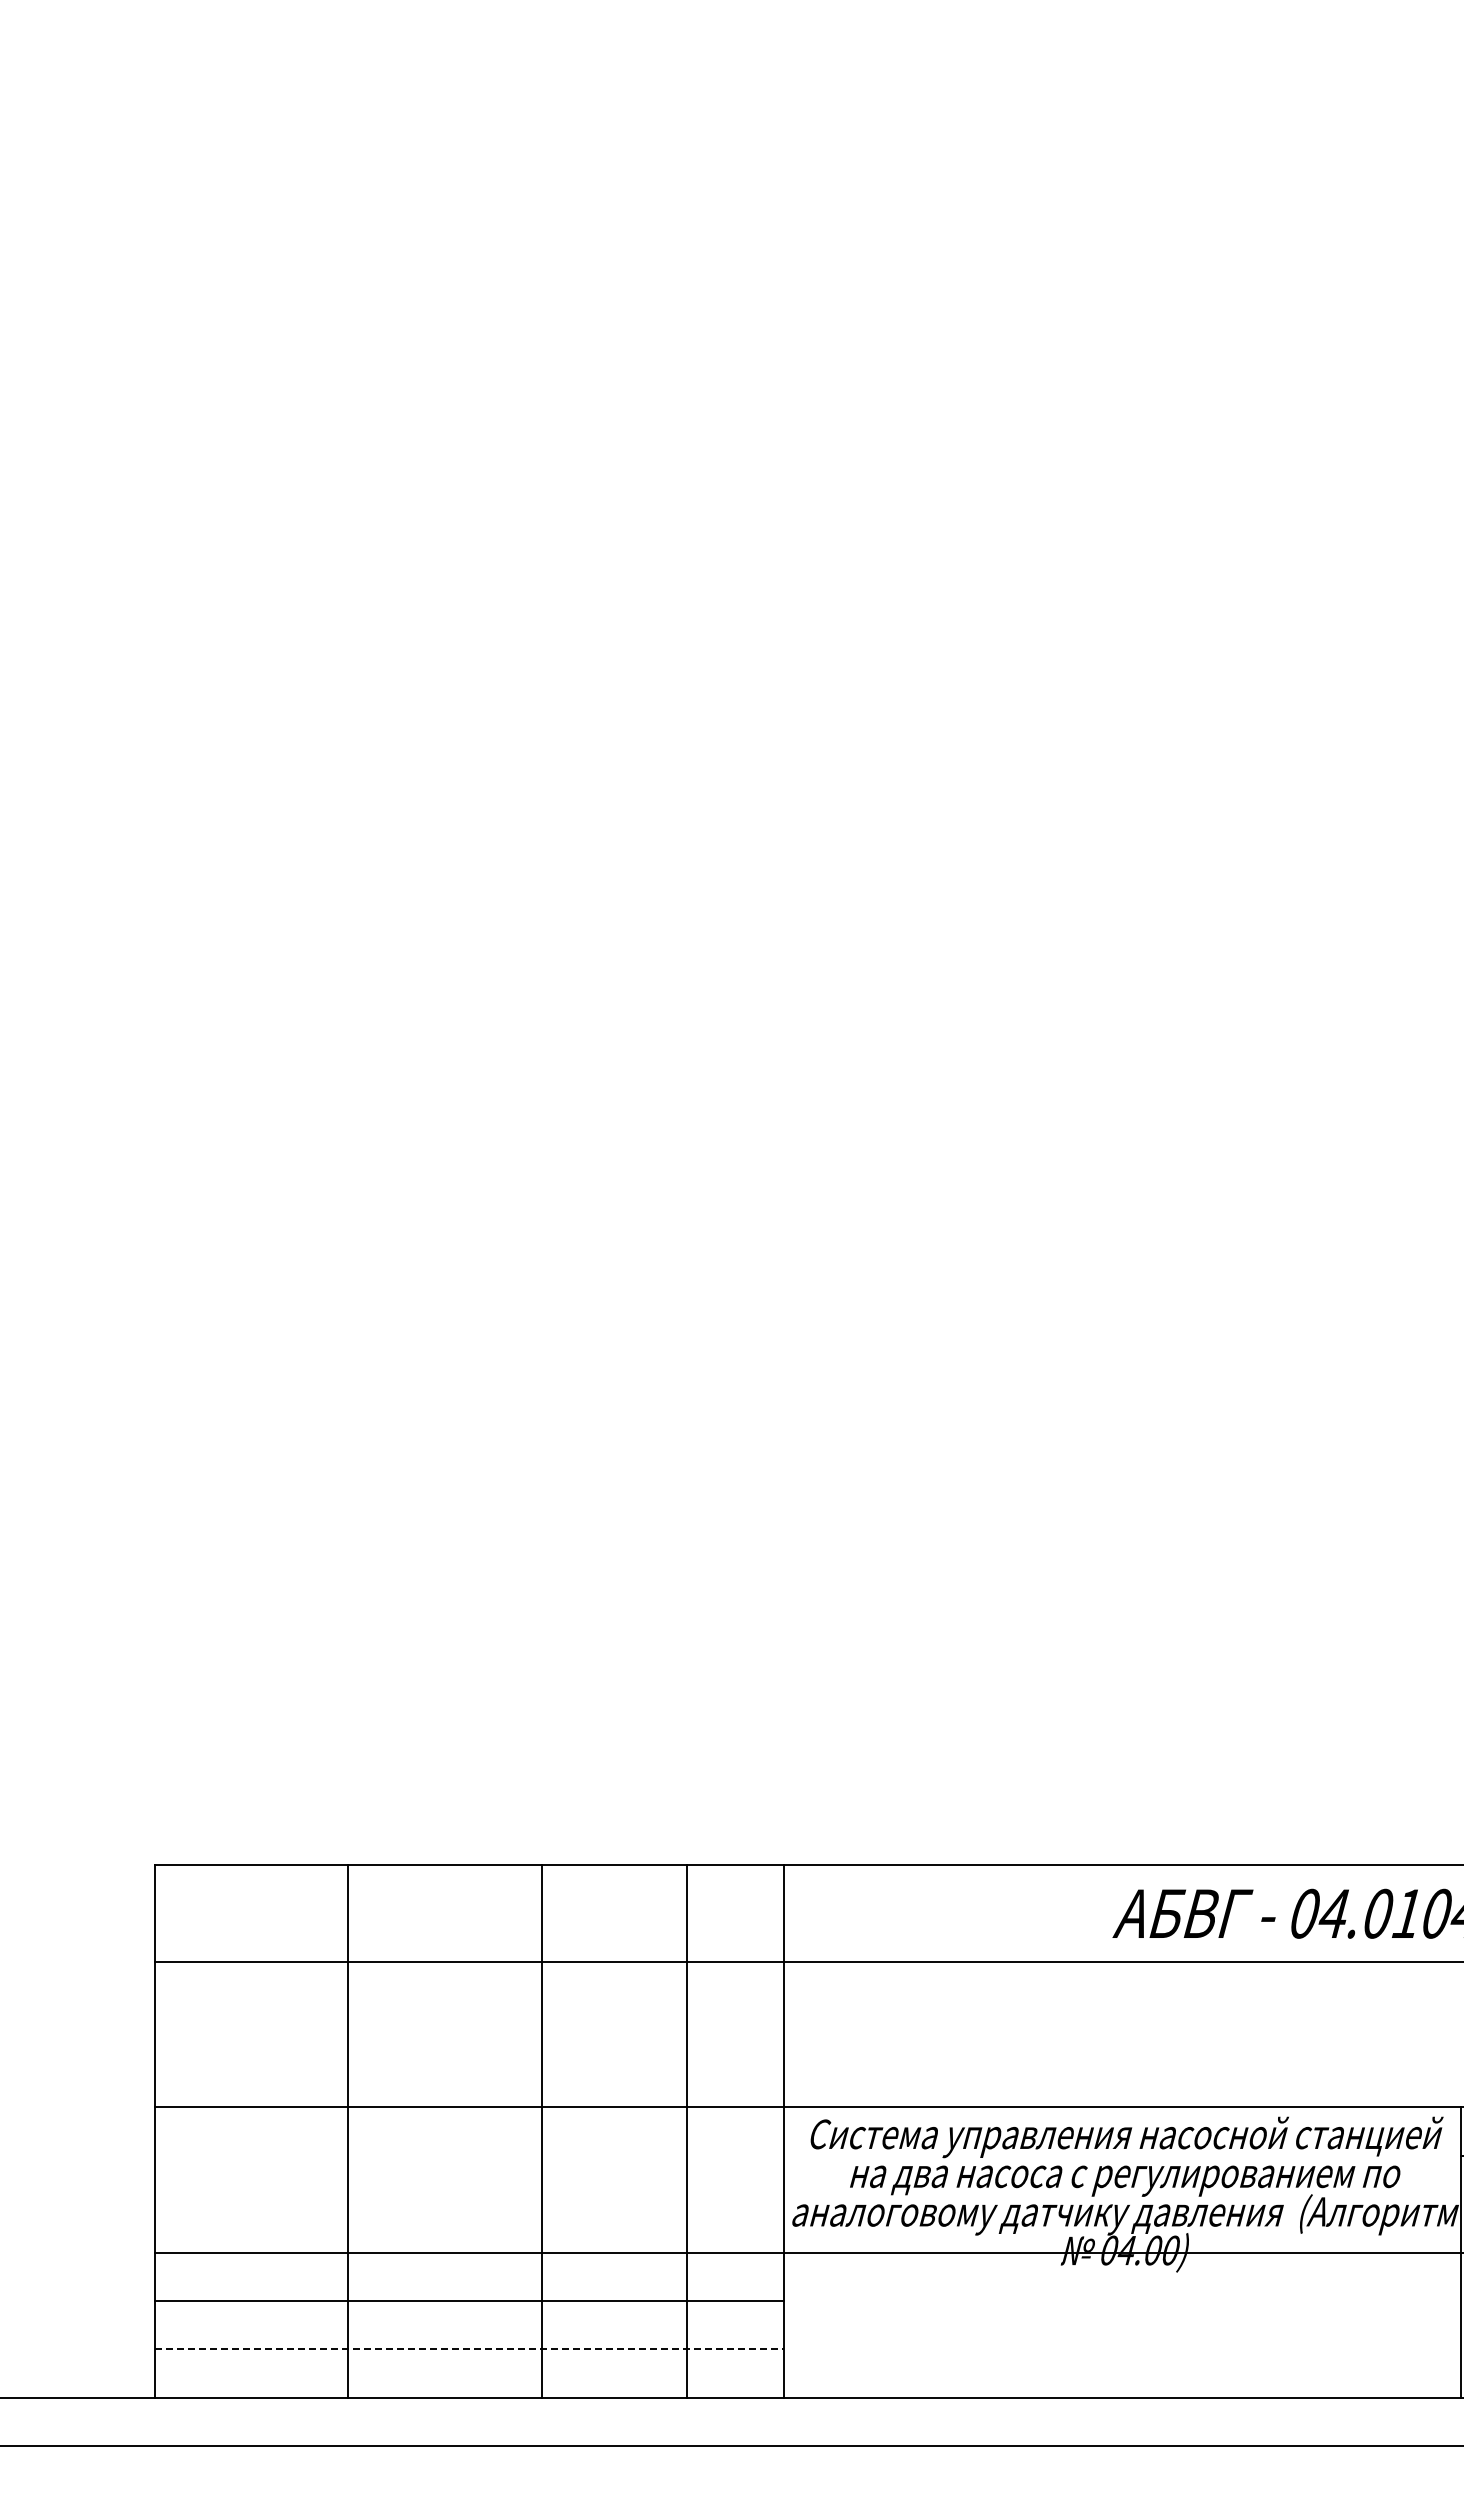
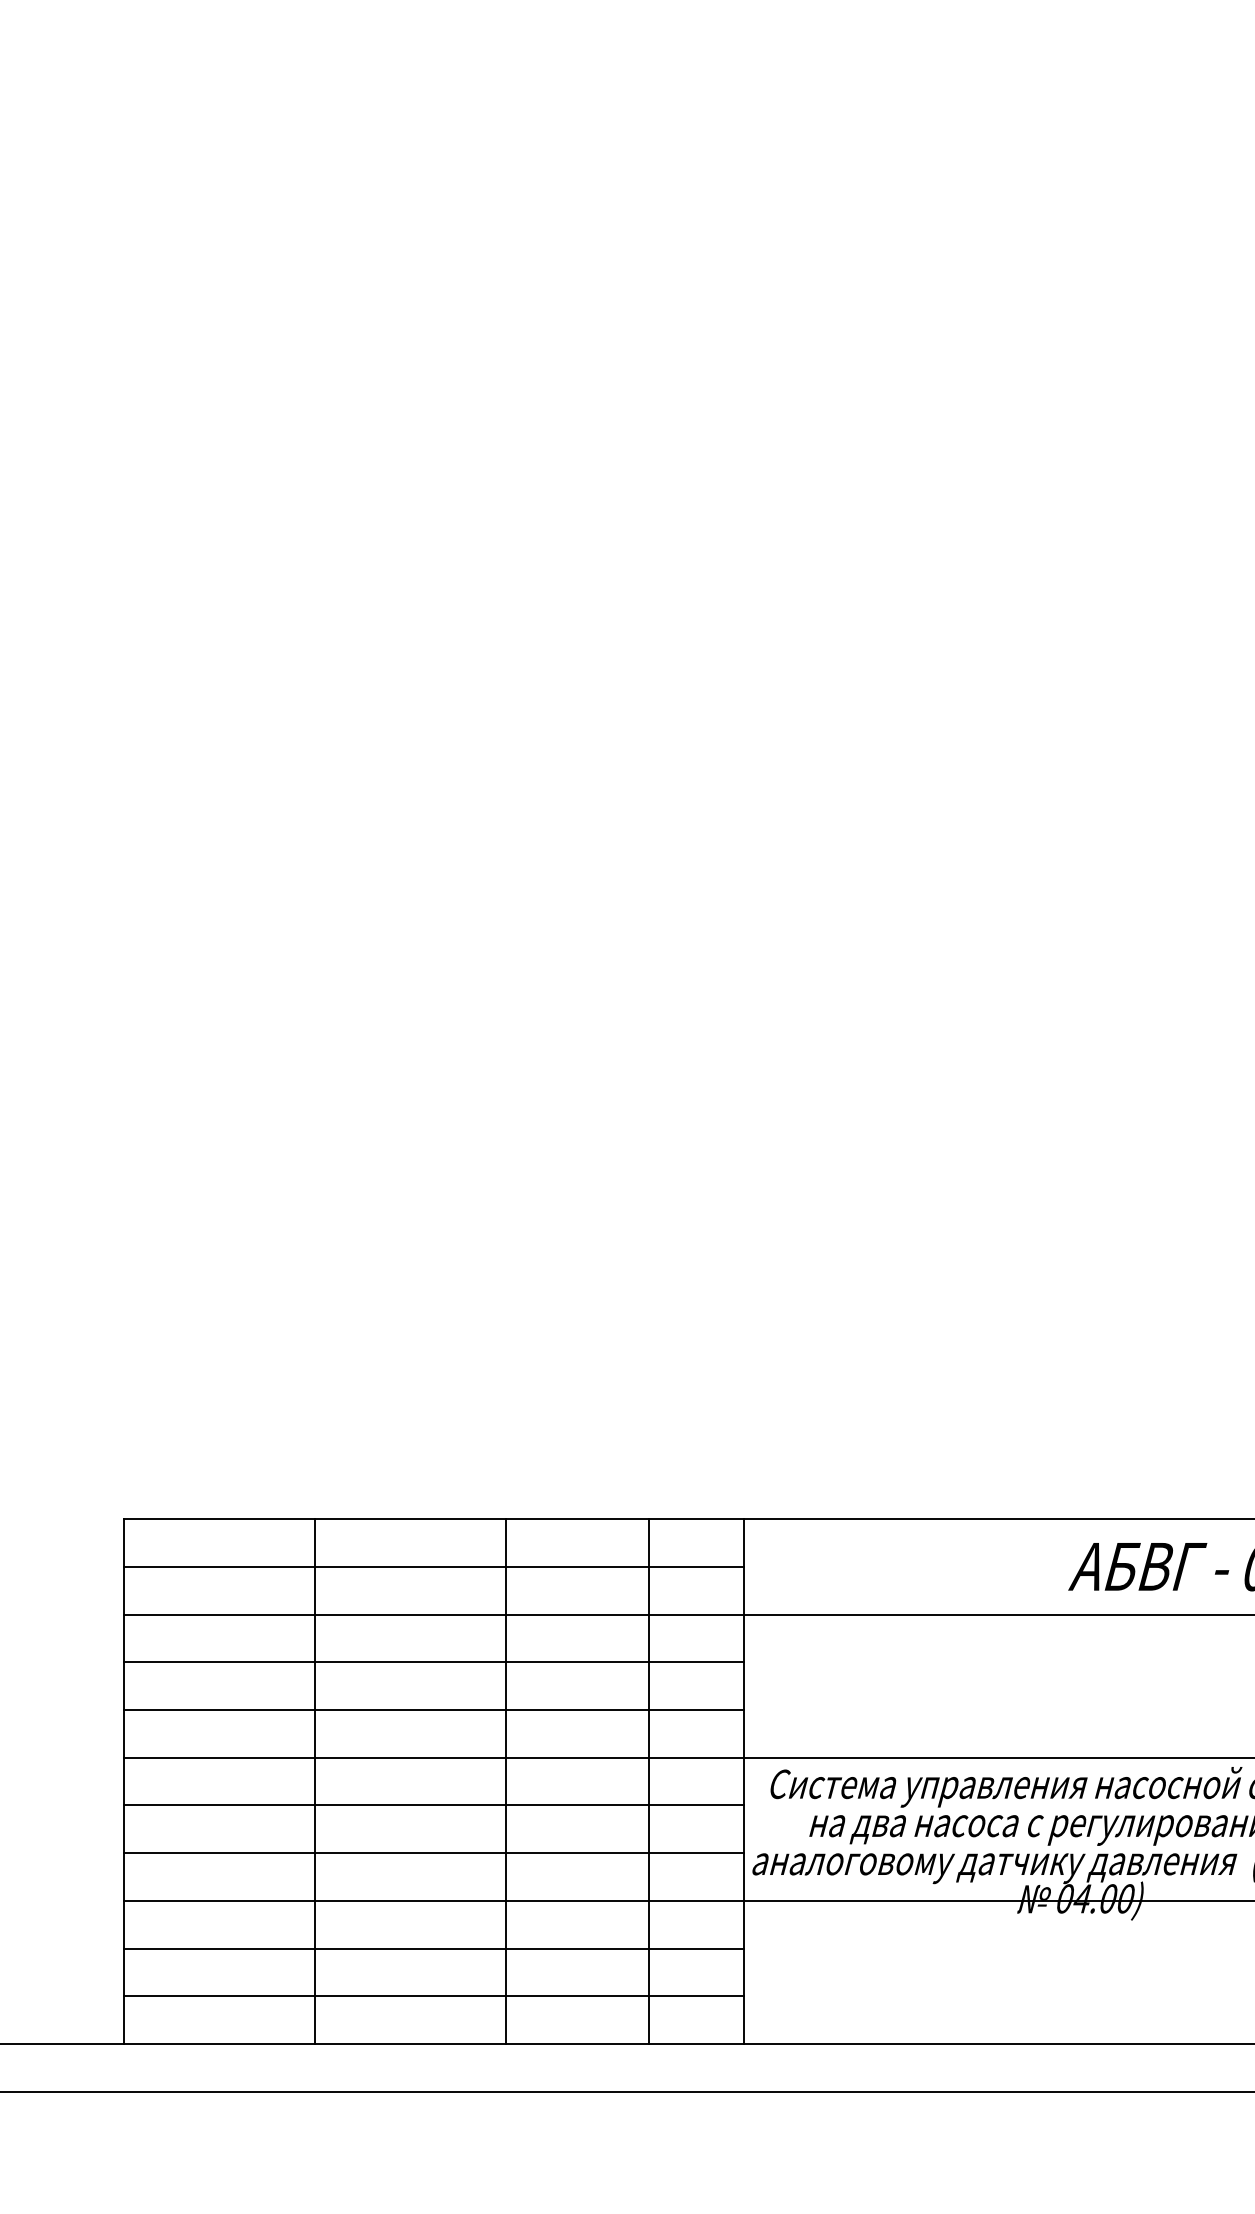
line: (468, 1913) -> (433, 1566), added
line: (468, 2010) -> (433, 1662), added
line: (468, 2059) -> (433, 1710), added
line: (468, 2155) -> (433, 1805), added
line: (468, 2204) -> (433, 1853), added
line: (469, 2349) -> (434, 1996), dashed -> solid

